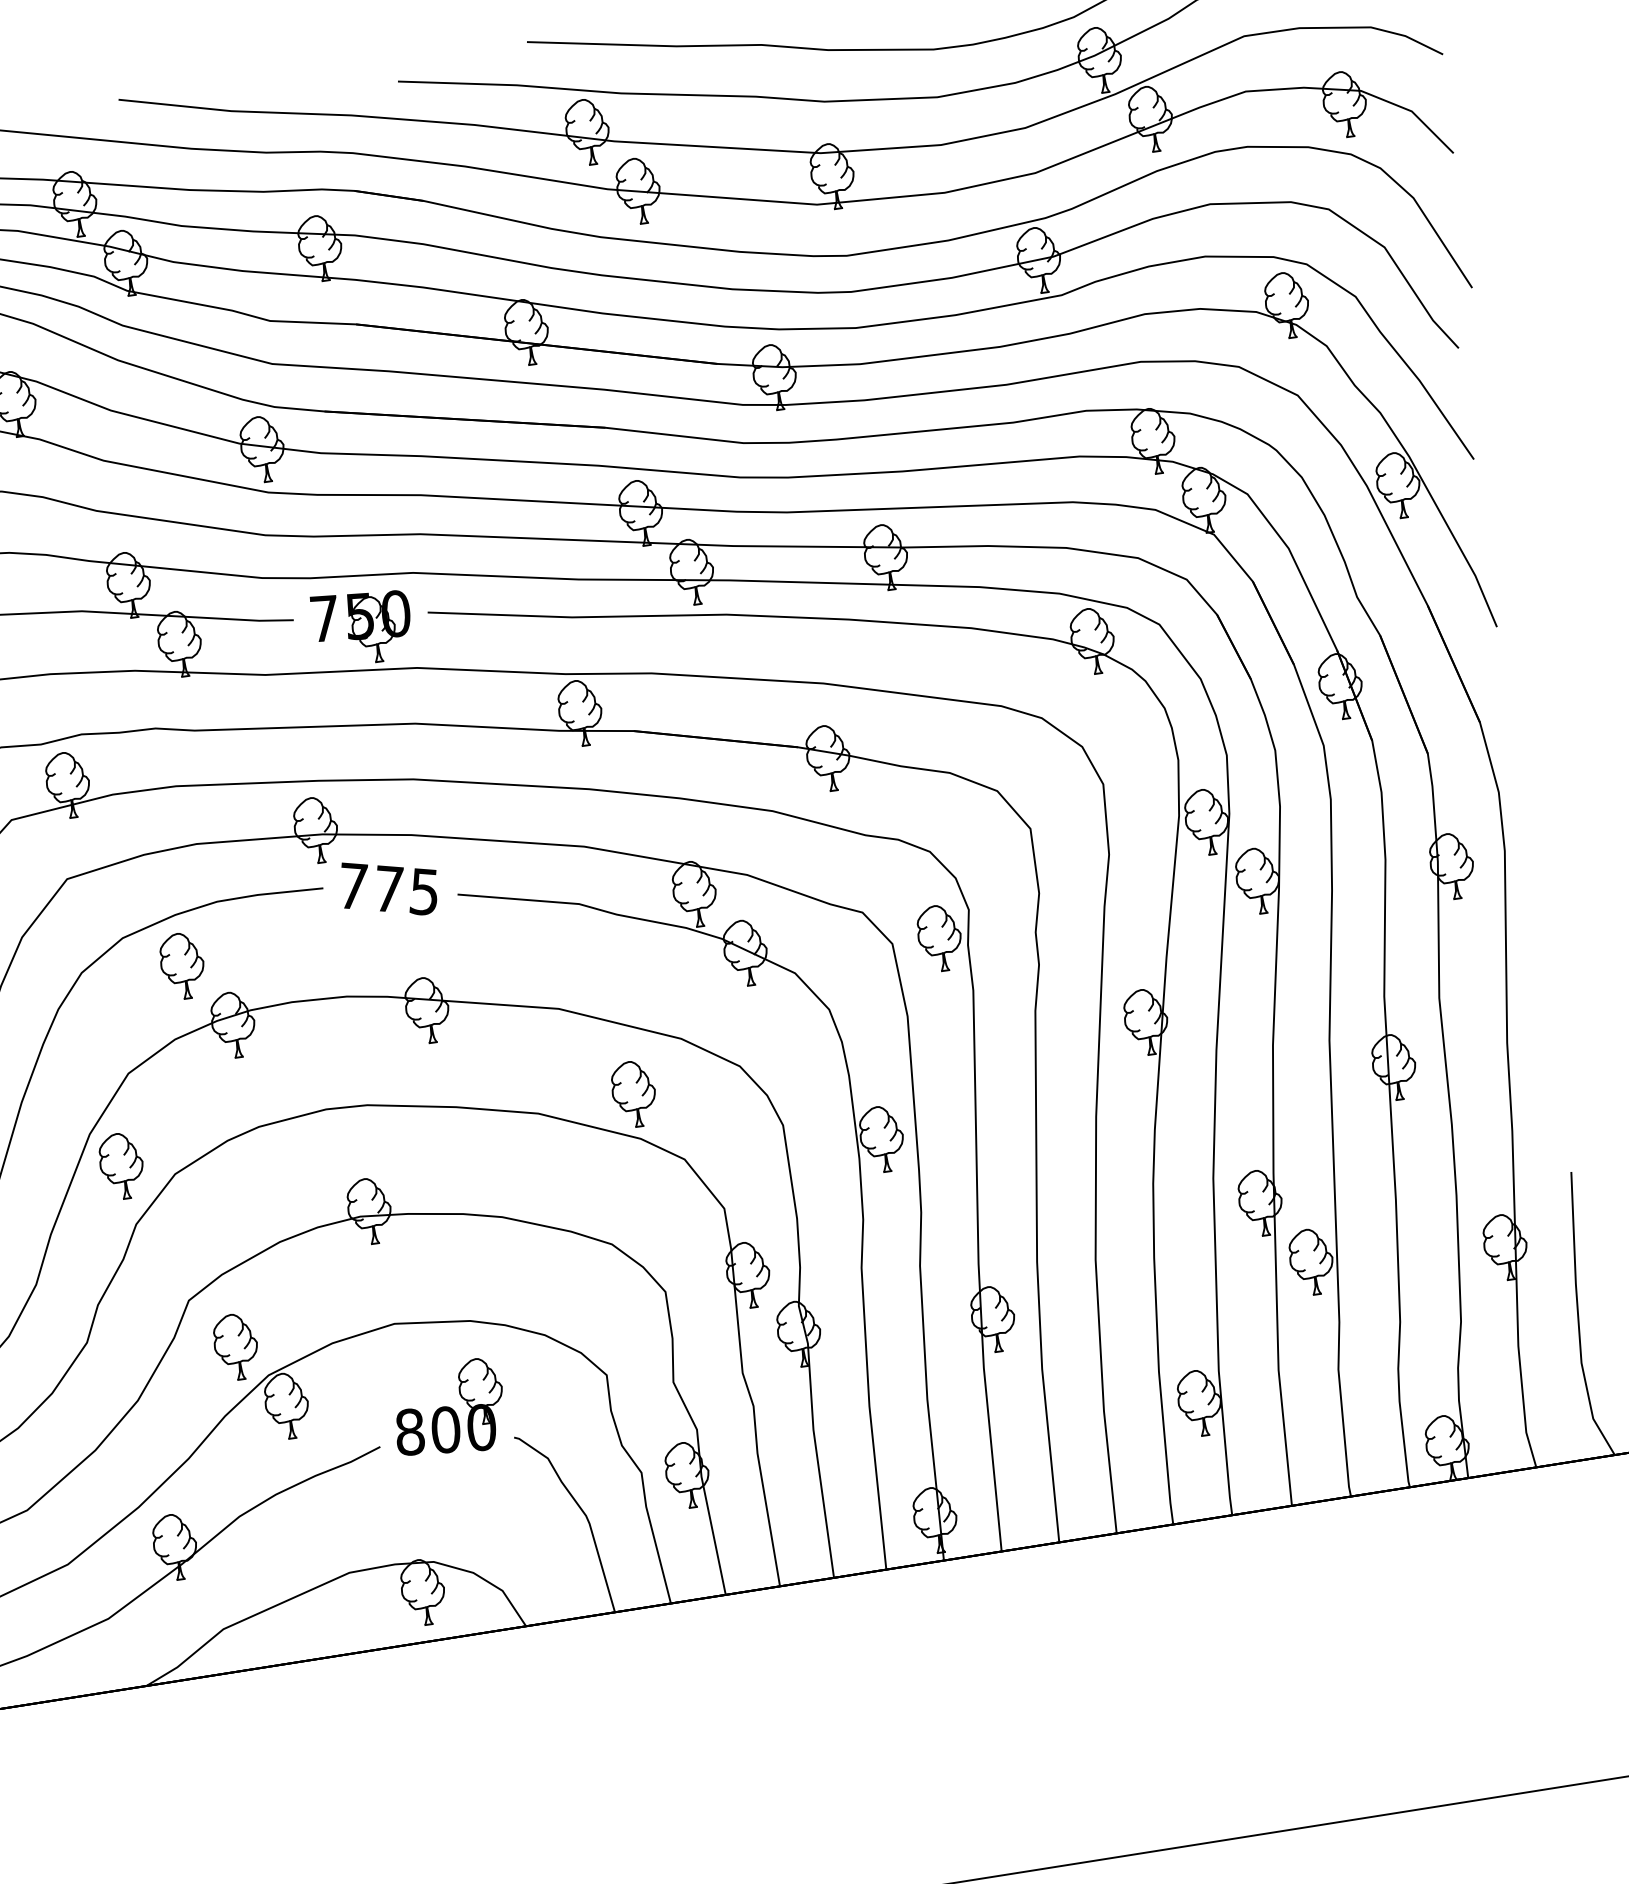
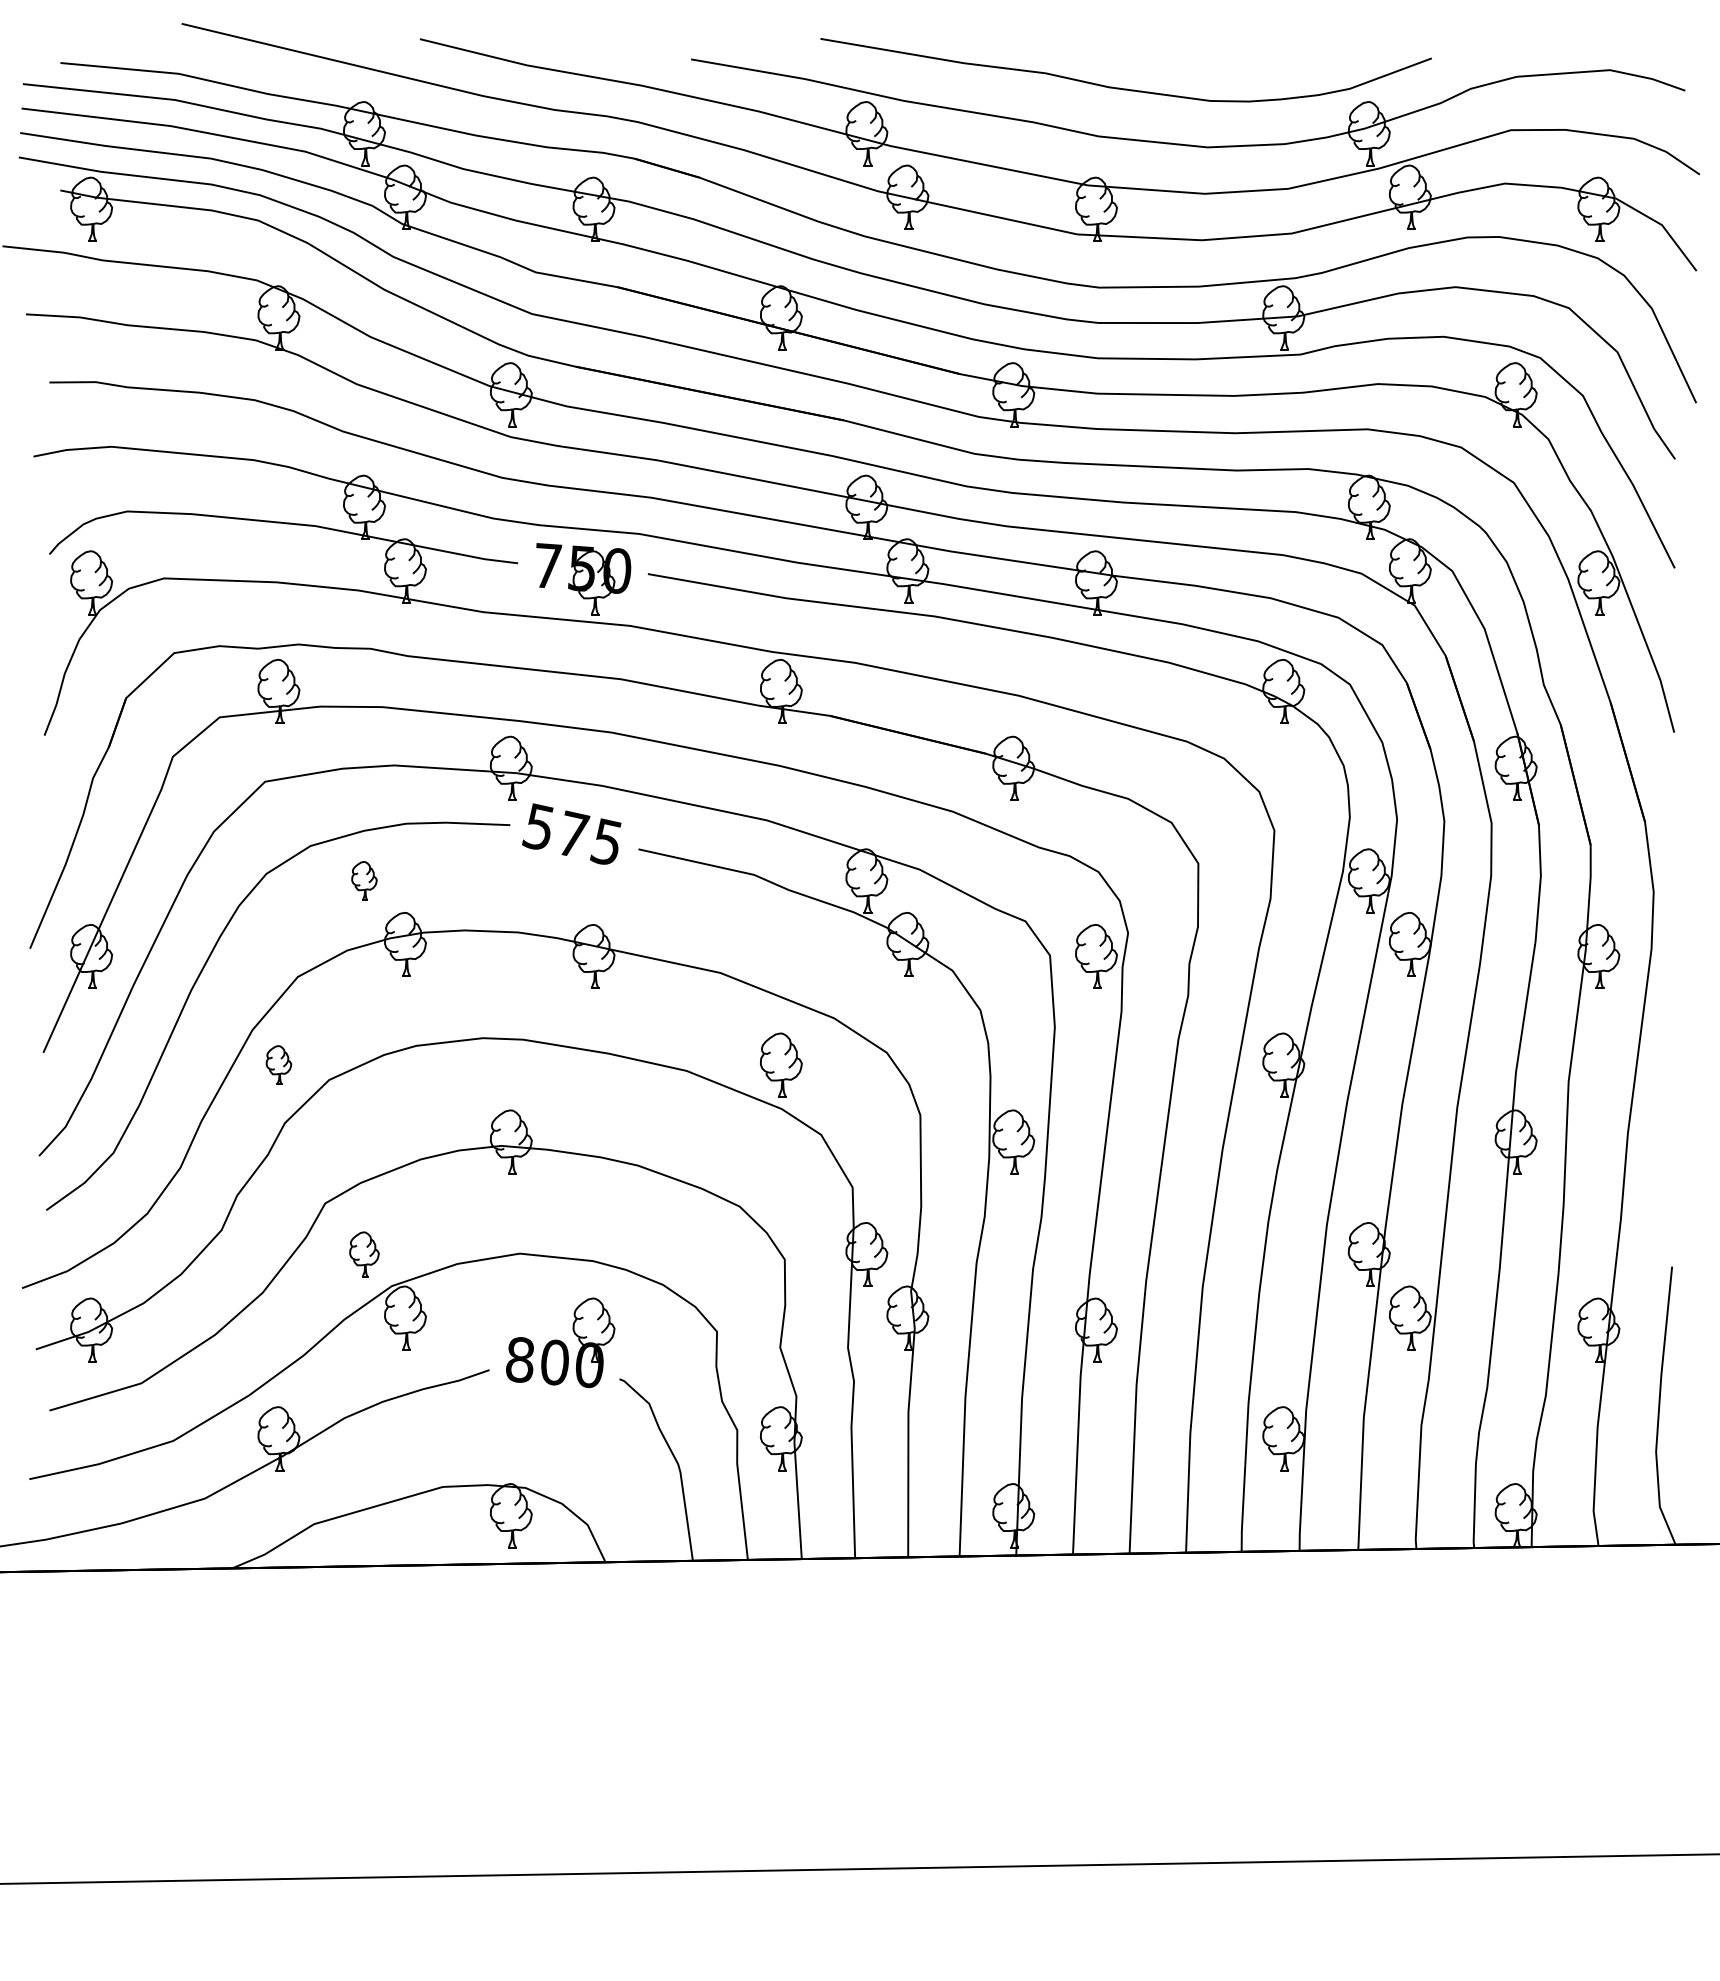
text: (353, 885) -> (539, 826), 775 -> 575
part: (182, 965) -> (364, 880), size x0.6
part: (121, 1165) -> (278, 1064), size x0.6
part: (236, 1346) -> (364, 1254), size x0.7

